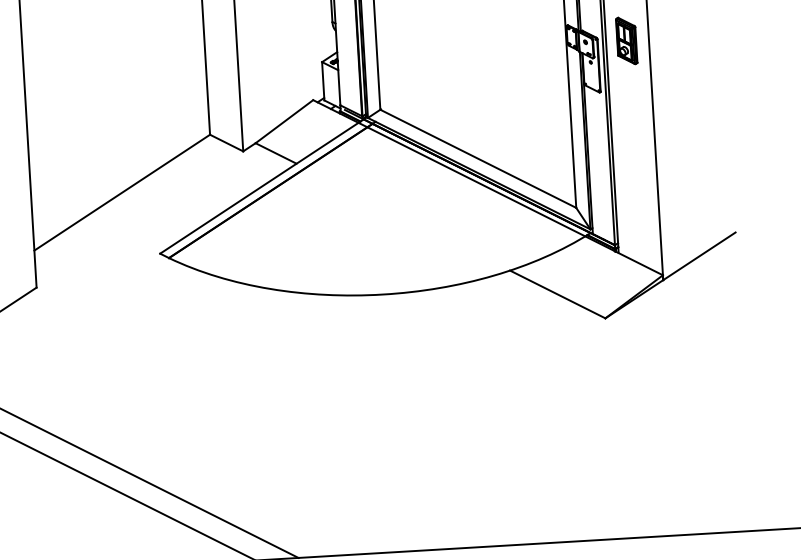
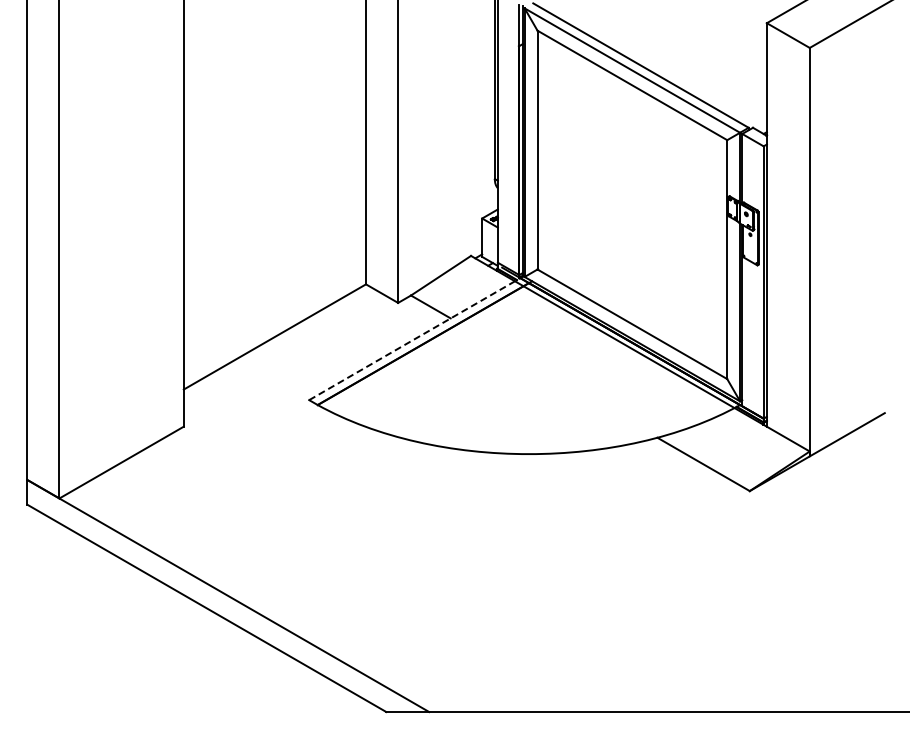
part: (626, 40) -> (787, 214), removed
line: (263, 185) -> (416, 338), solid -> dashed

